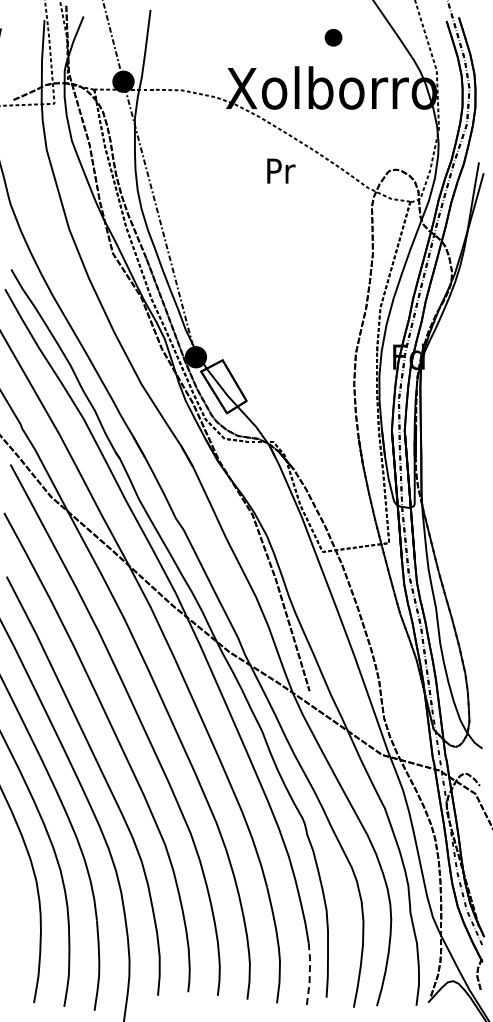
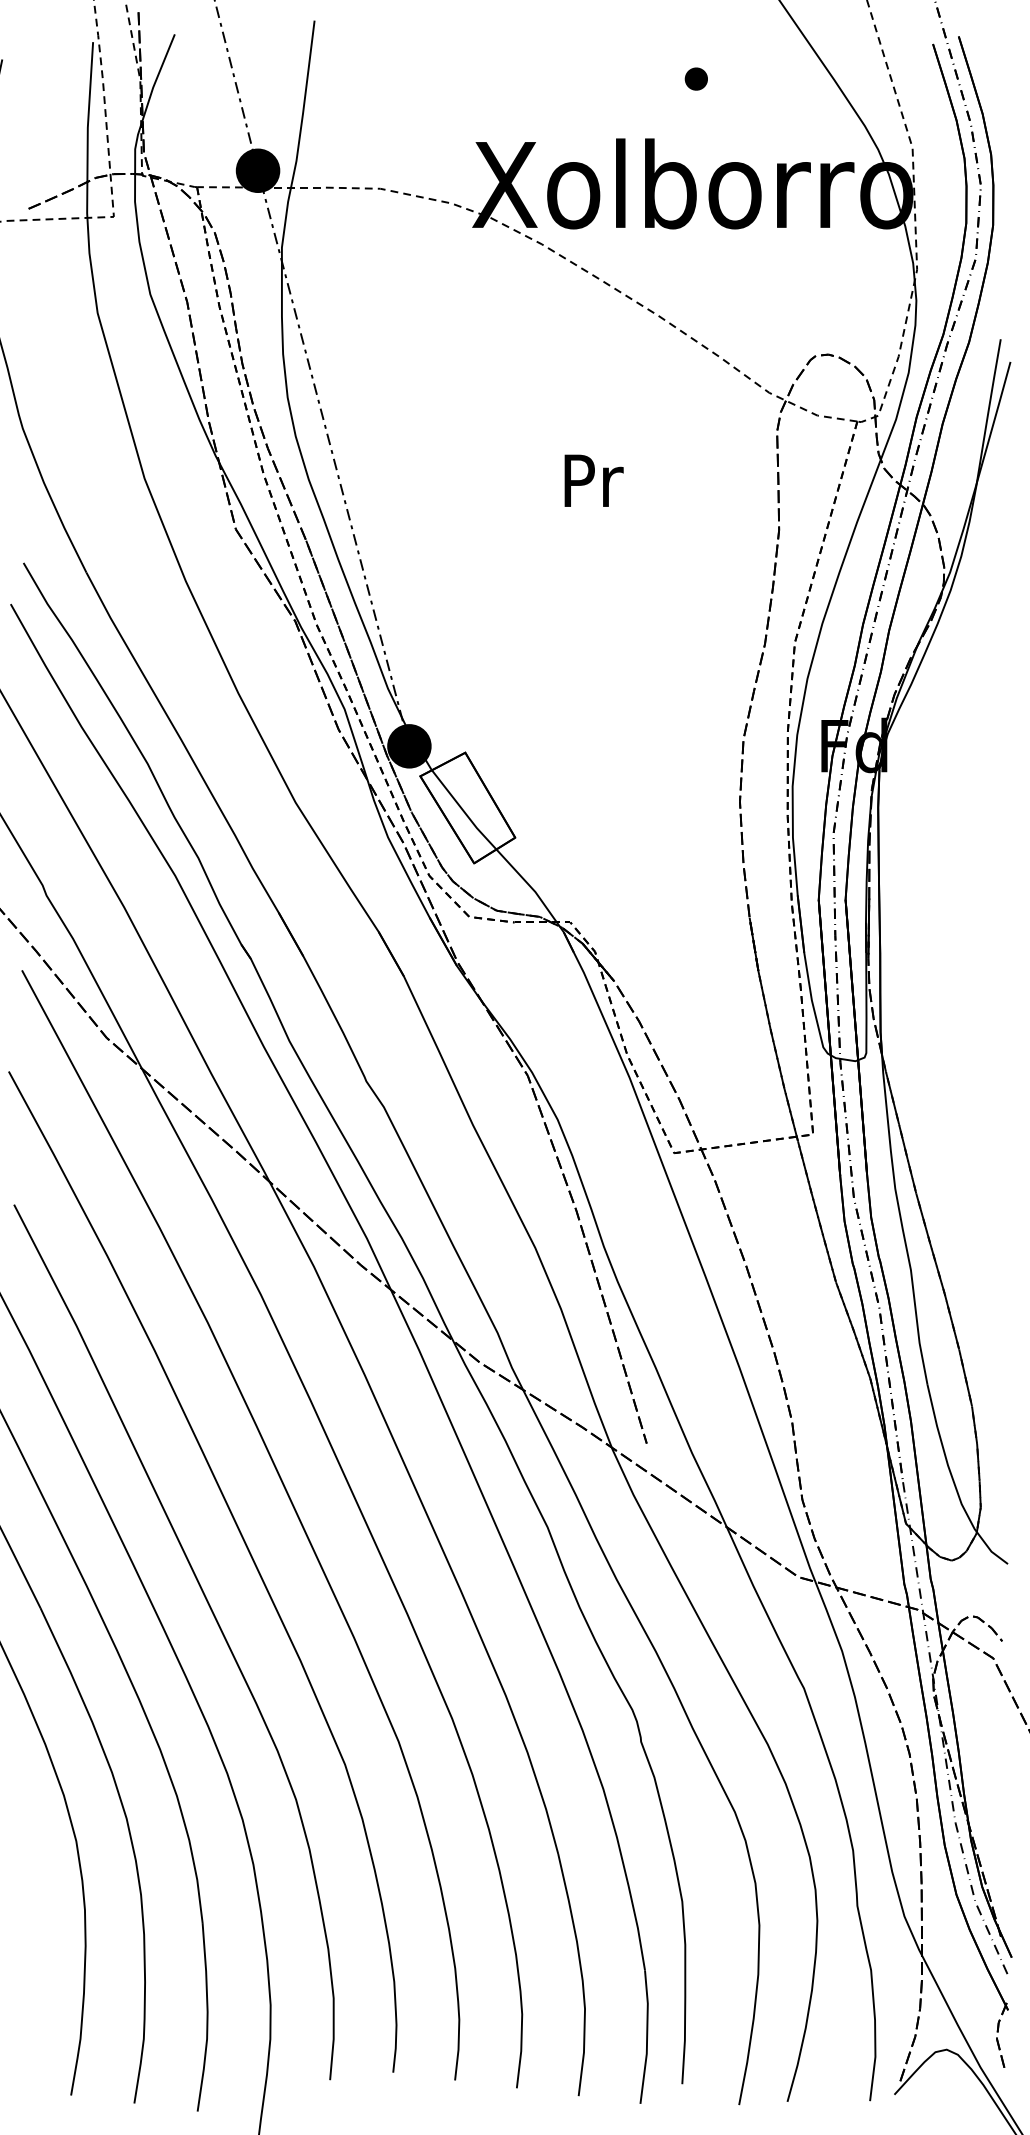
part: (332, 37) -> (694, 78), size x0.62
text: (281, 170) -> (594, 479), moved
line: (309, 975) -> (646, 2037), dashed -> solid

